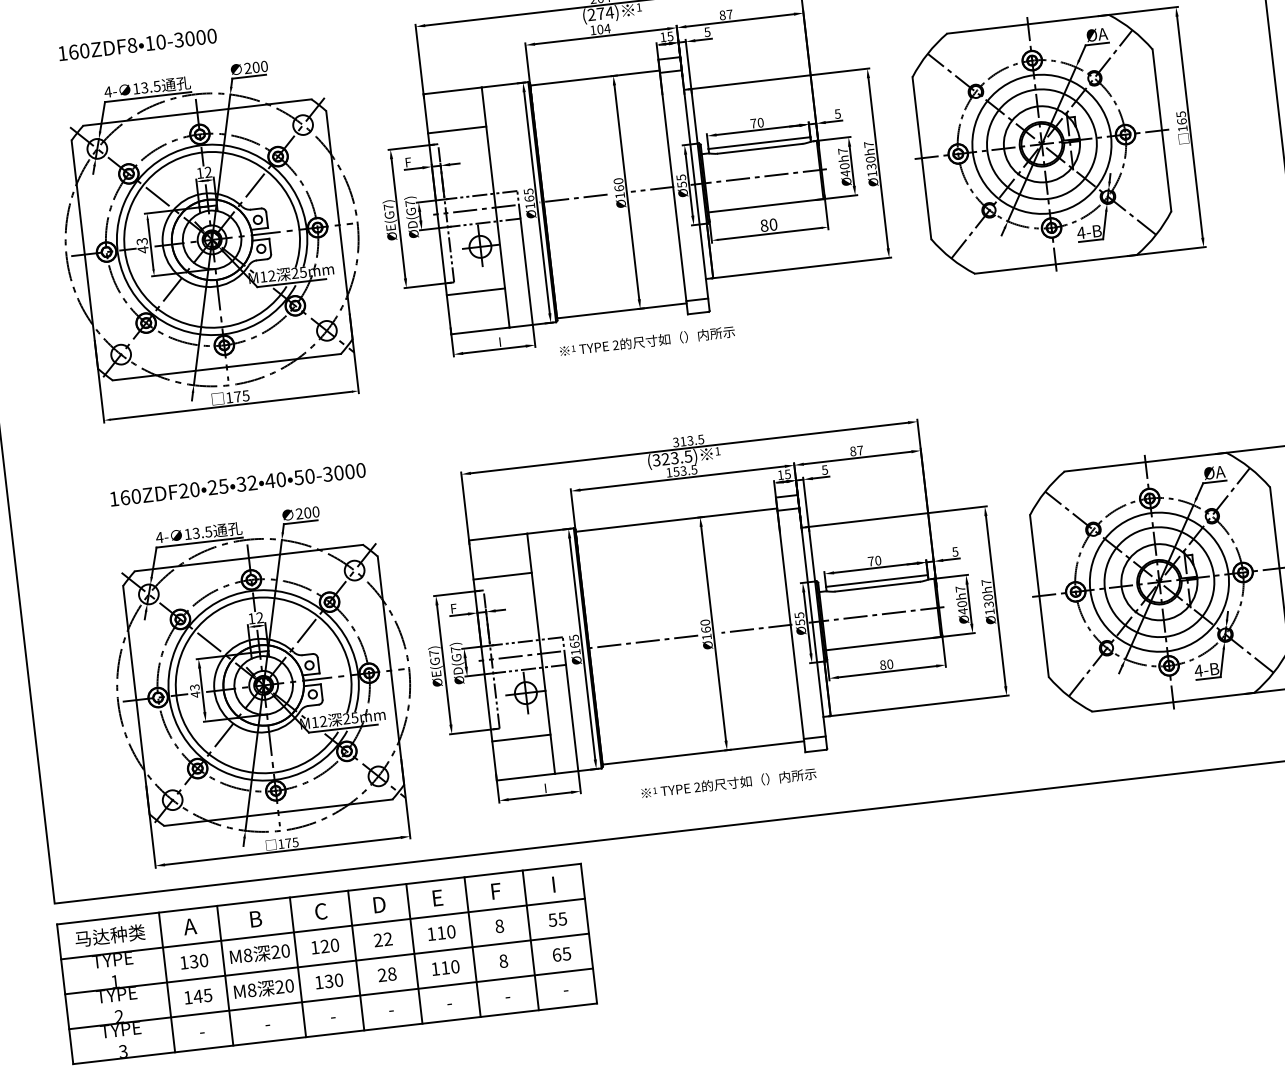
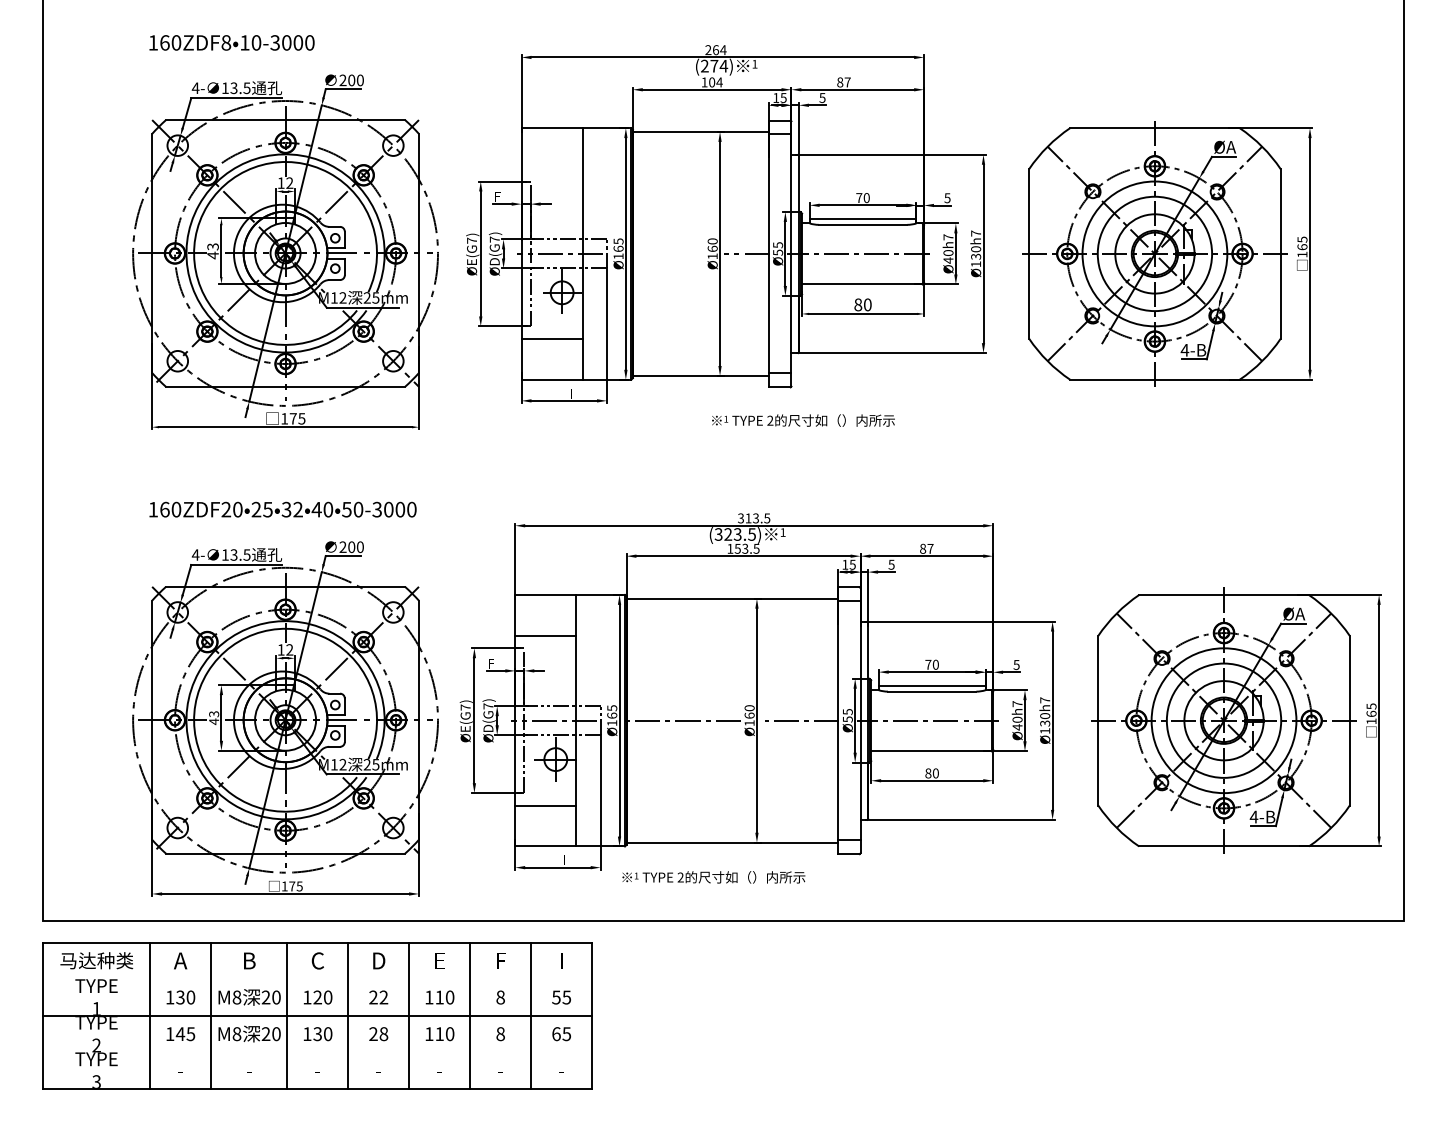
line: (456, 130) -> (551, 169), removed
line: (572, 198) -> (663, 253), removed
text: (647, 341) -> (803, 420), moved
text: (728, 783) -> (713, 877), moved
line: (322, 929) -> (317, 979), removed
line: (330, 998) -> (317, 1052), removed

